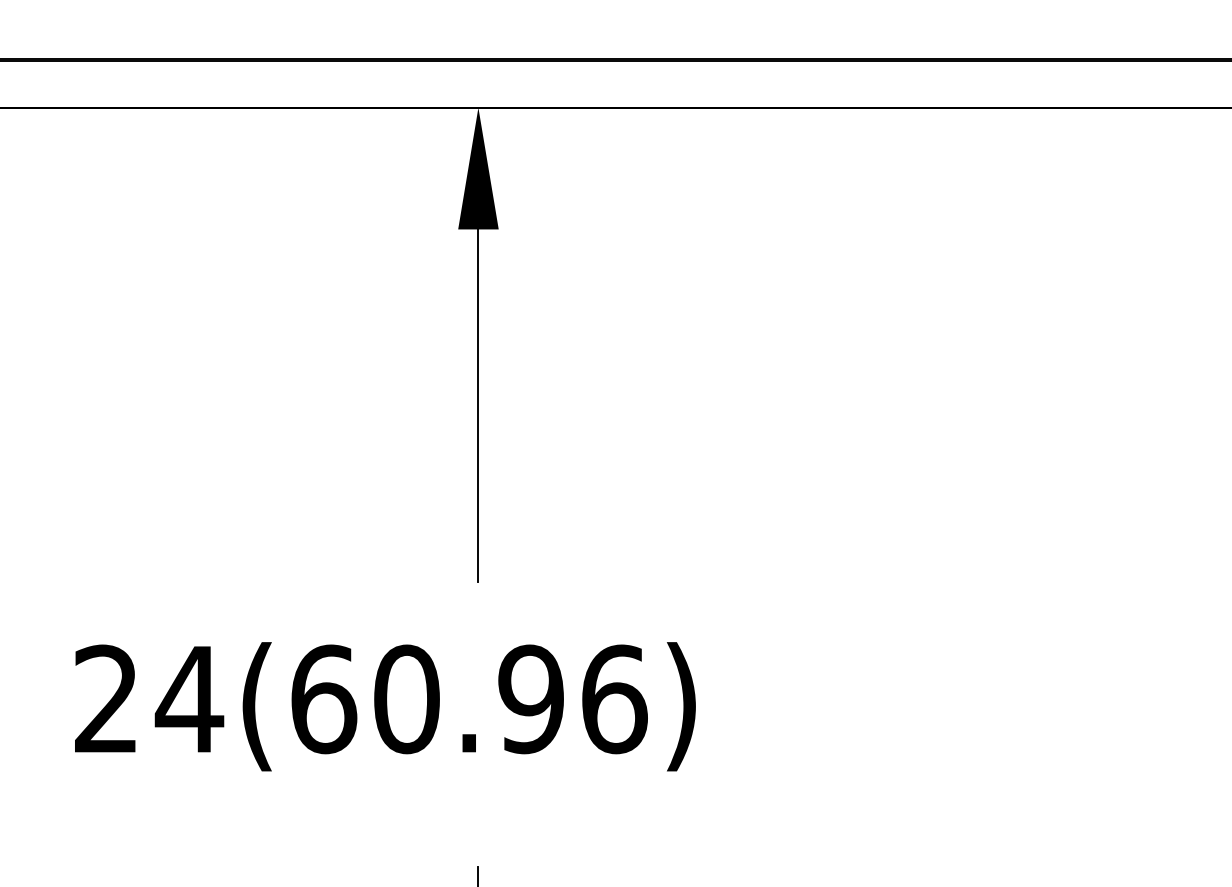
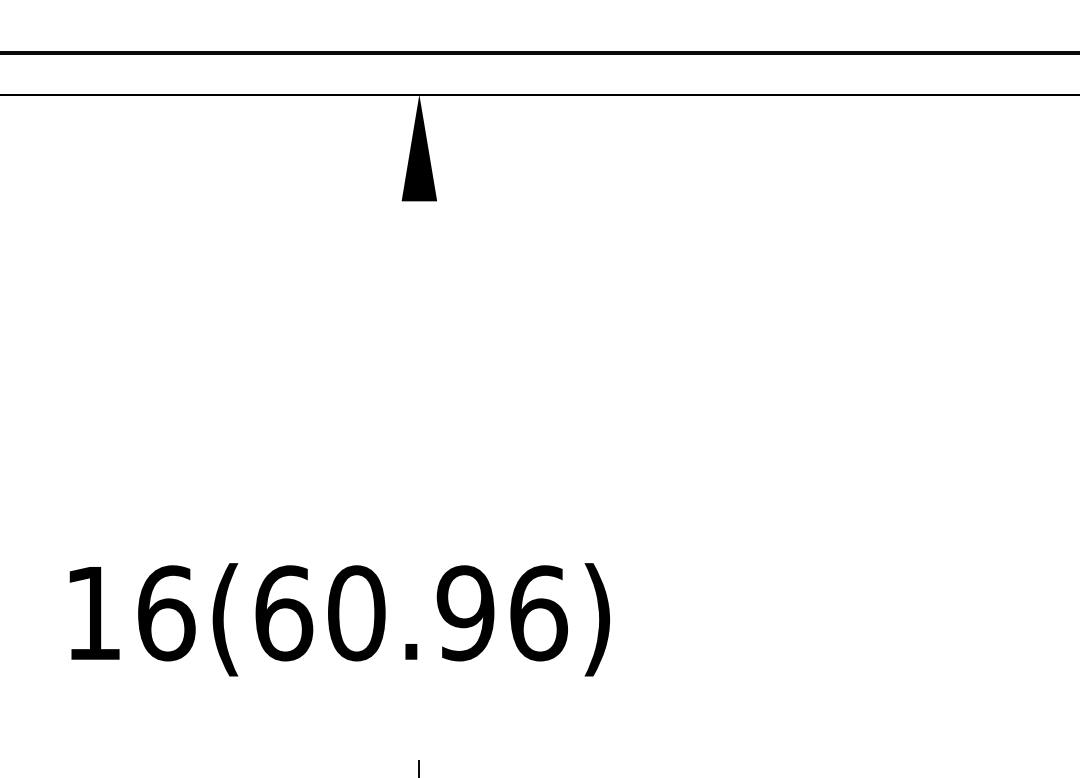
line: (478, 375) -> (419, 329), removed
text: (148, 699) -> (130, 613), 24(60.96) -> 16(60.96)

